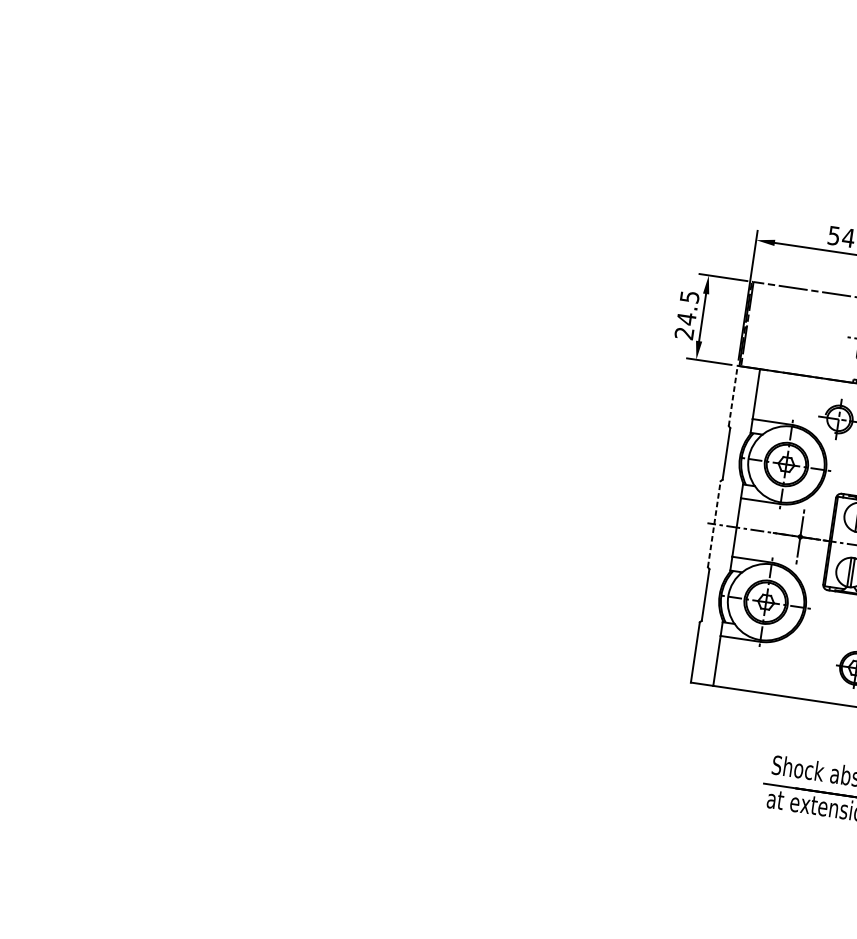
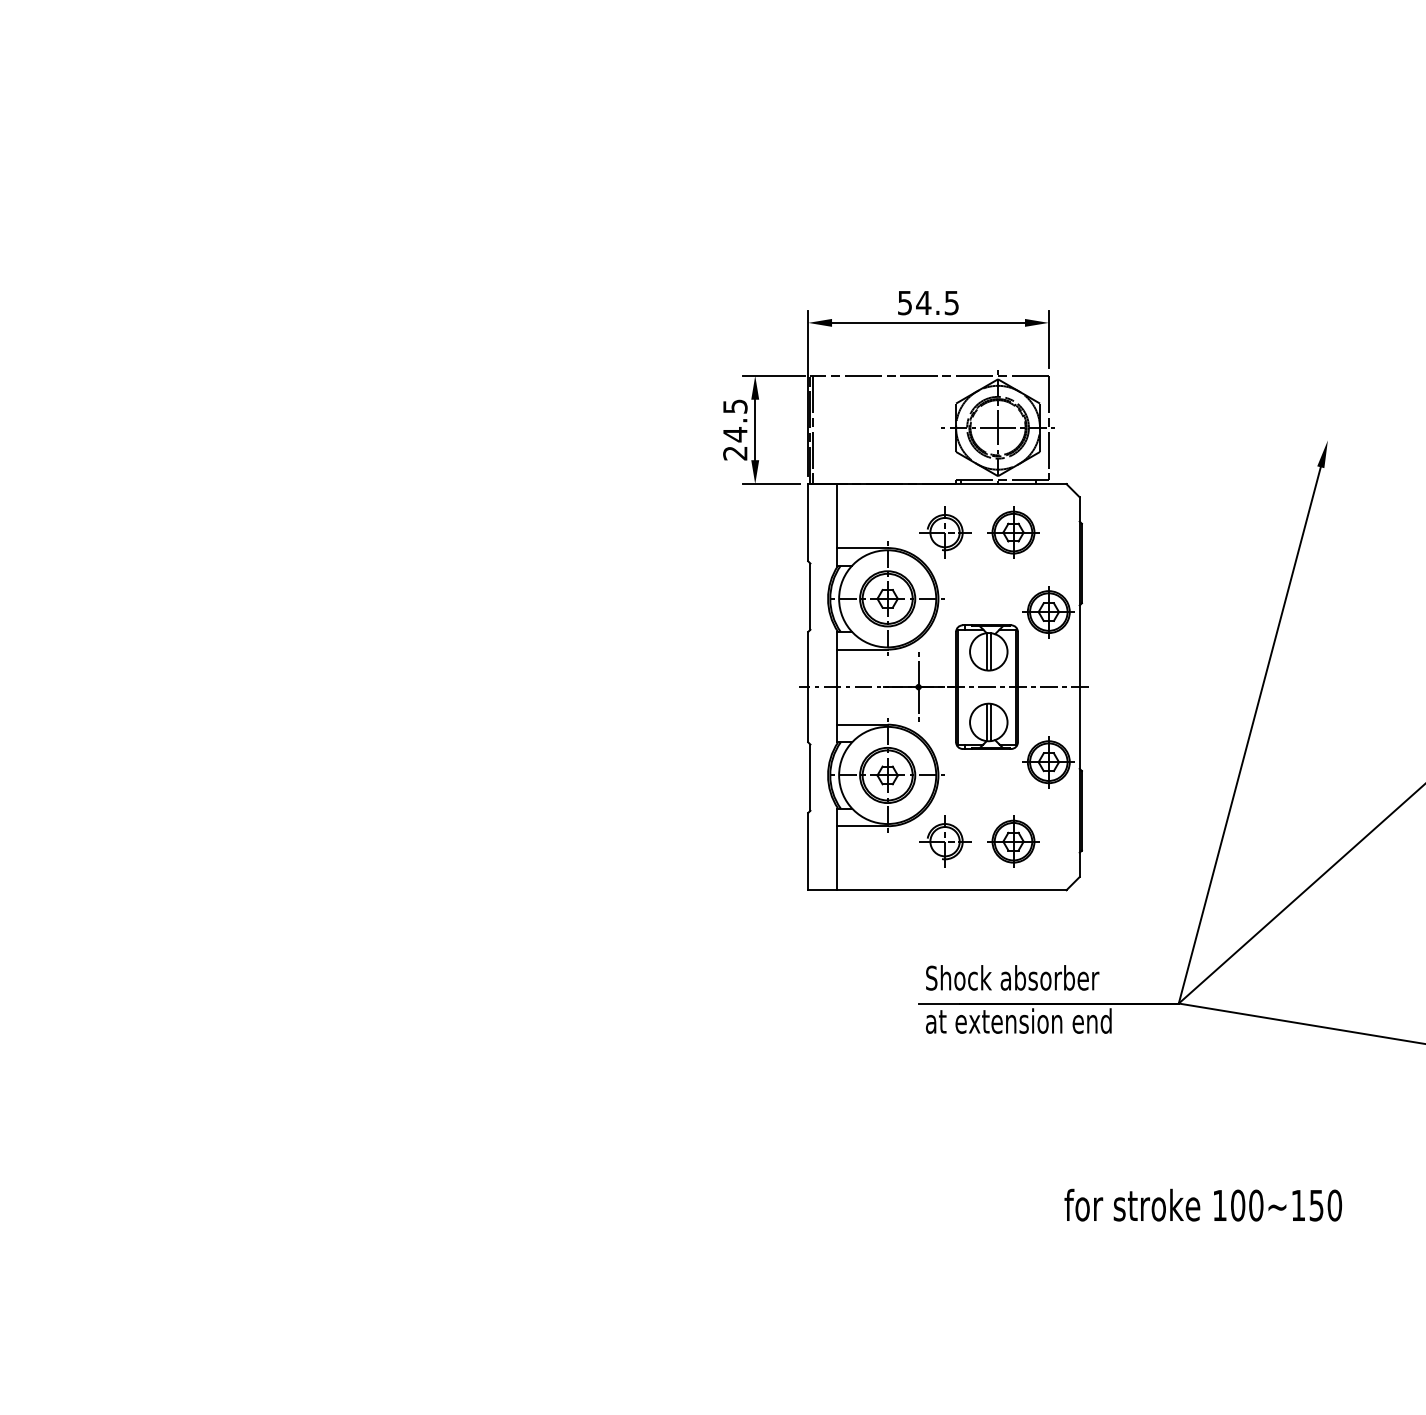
line: (733, 395) -> (808, 522), dashed -> solid
line: (714, 523) -> (808, 686), dashed -> solid
part: (803, 660) -> (945, 841), added

